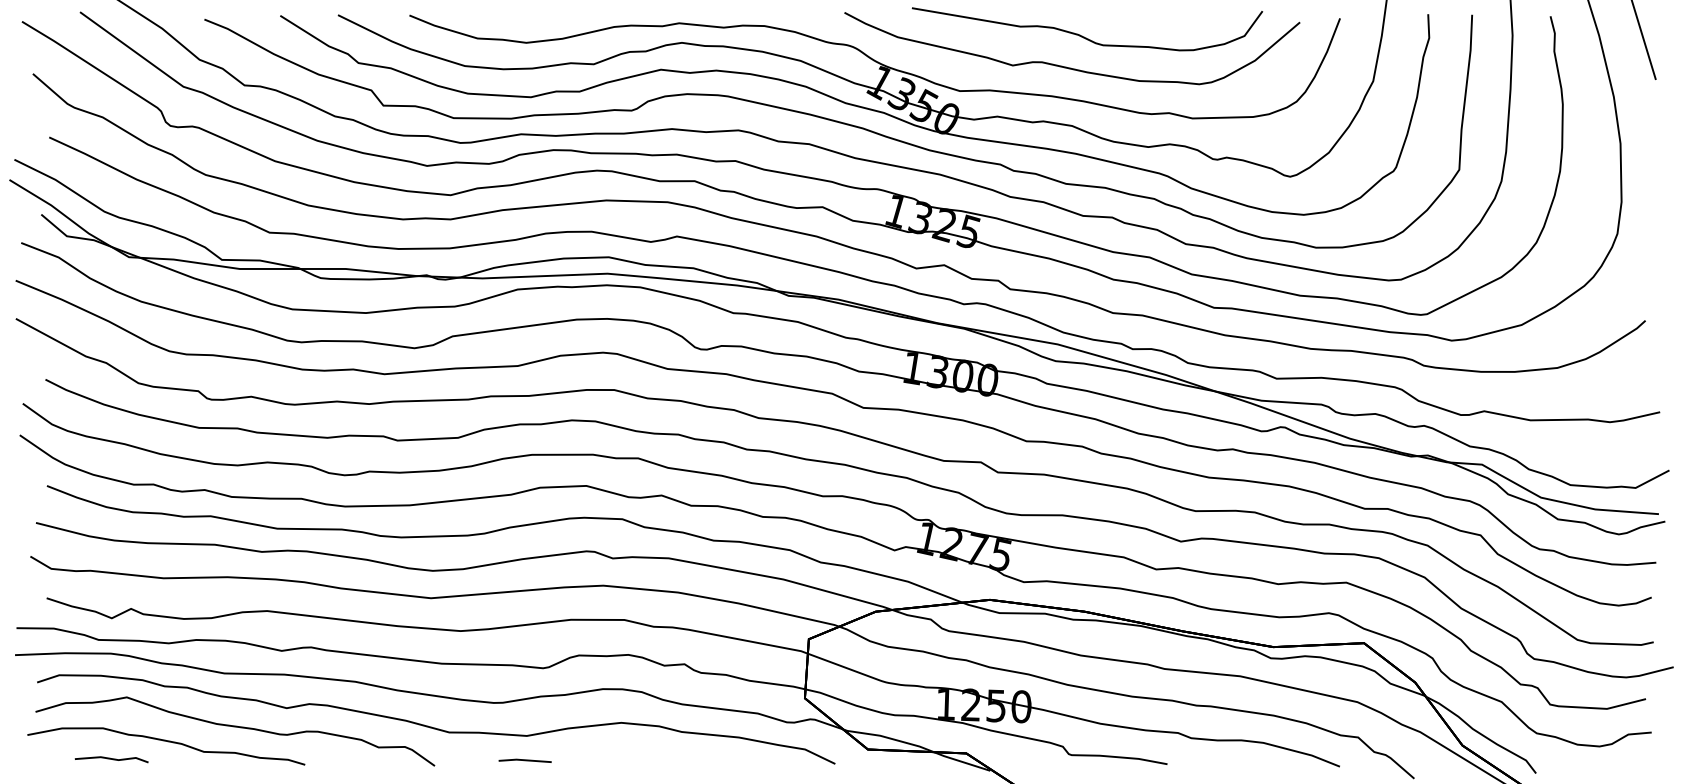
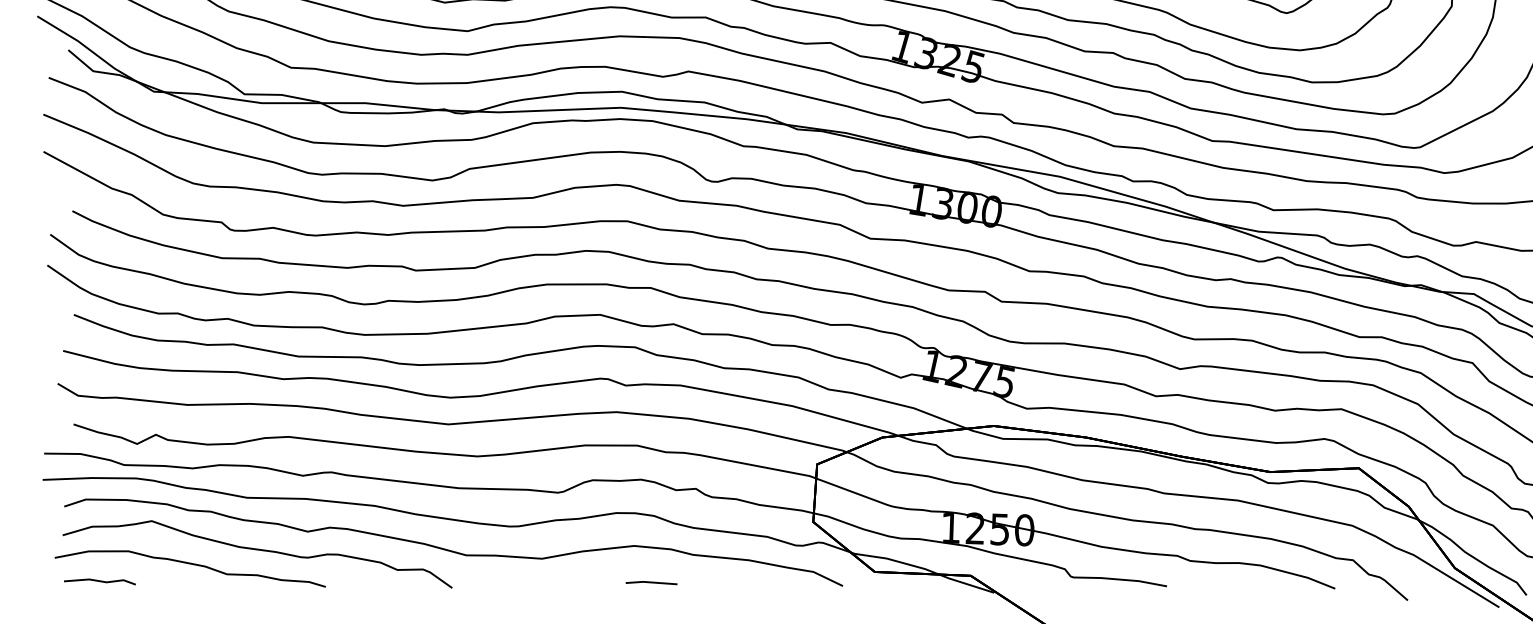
line: (111, 759) -> (99, 581), moved
line: (524, 760) -> (650, 582), moved

